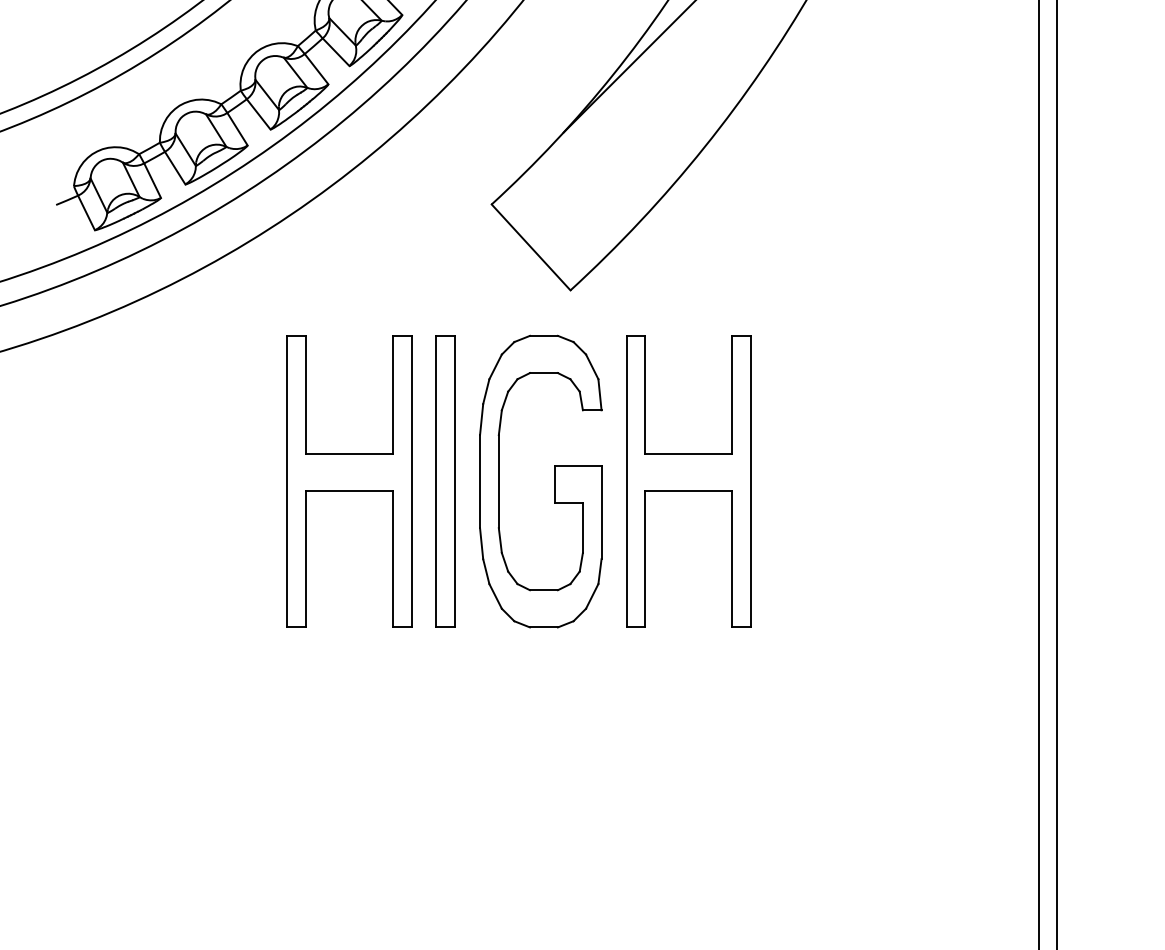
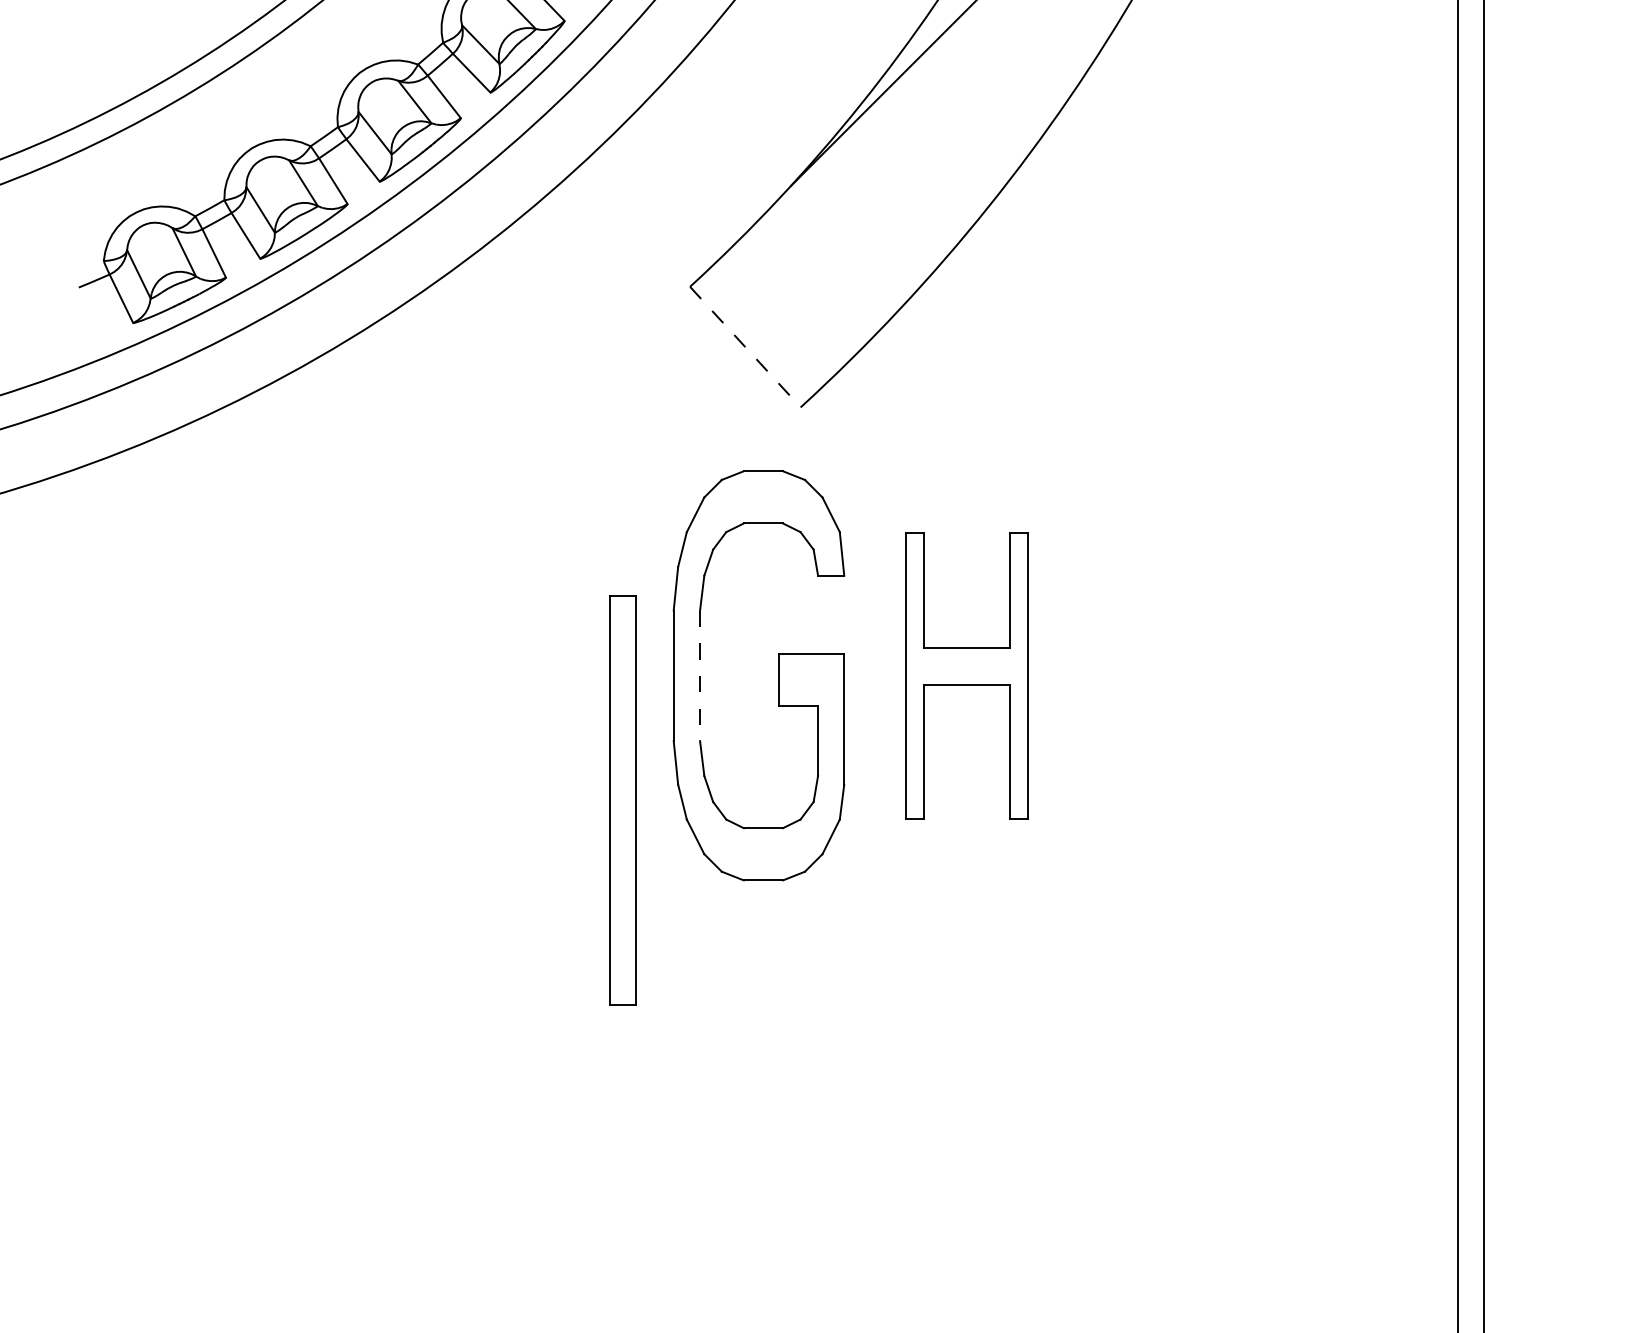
line: (531, 247) -> (745, 347), solid -> dashed
part: (349, 481) -> (490, 675), removed
part: (445, 481) -> (622, 800), moved
line: (498, 481) -> (699, 675), solid -> dashed
part: (688, 481) -> (966, 675), size x0.7

